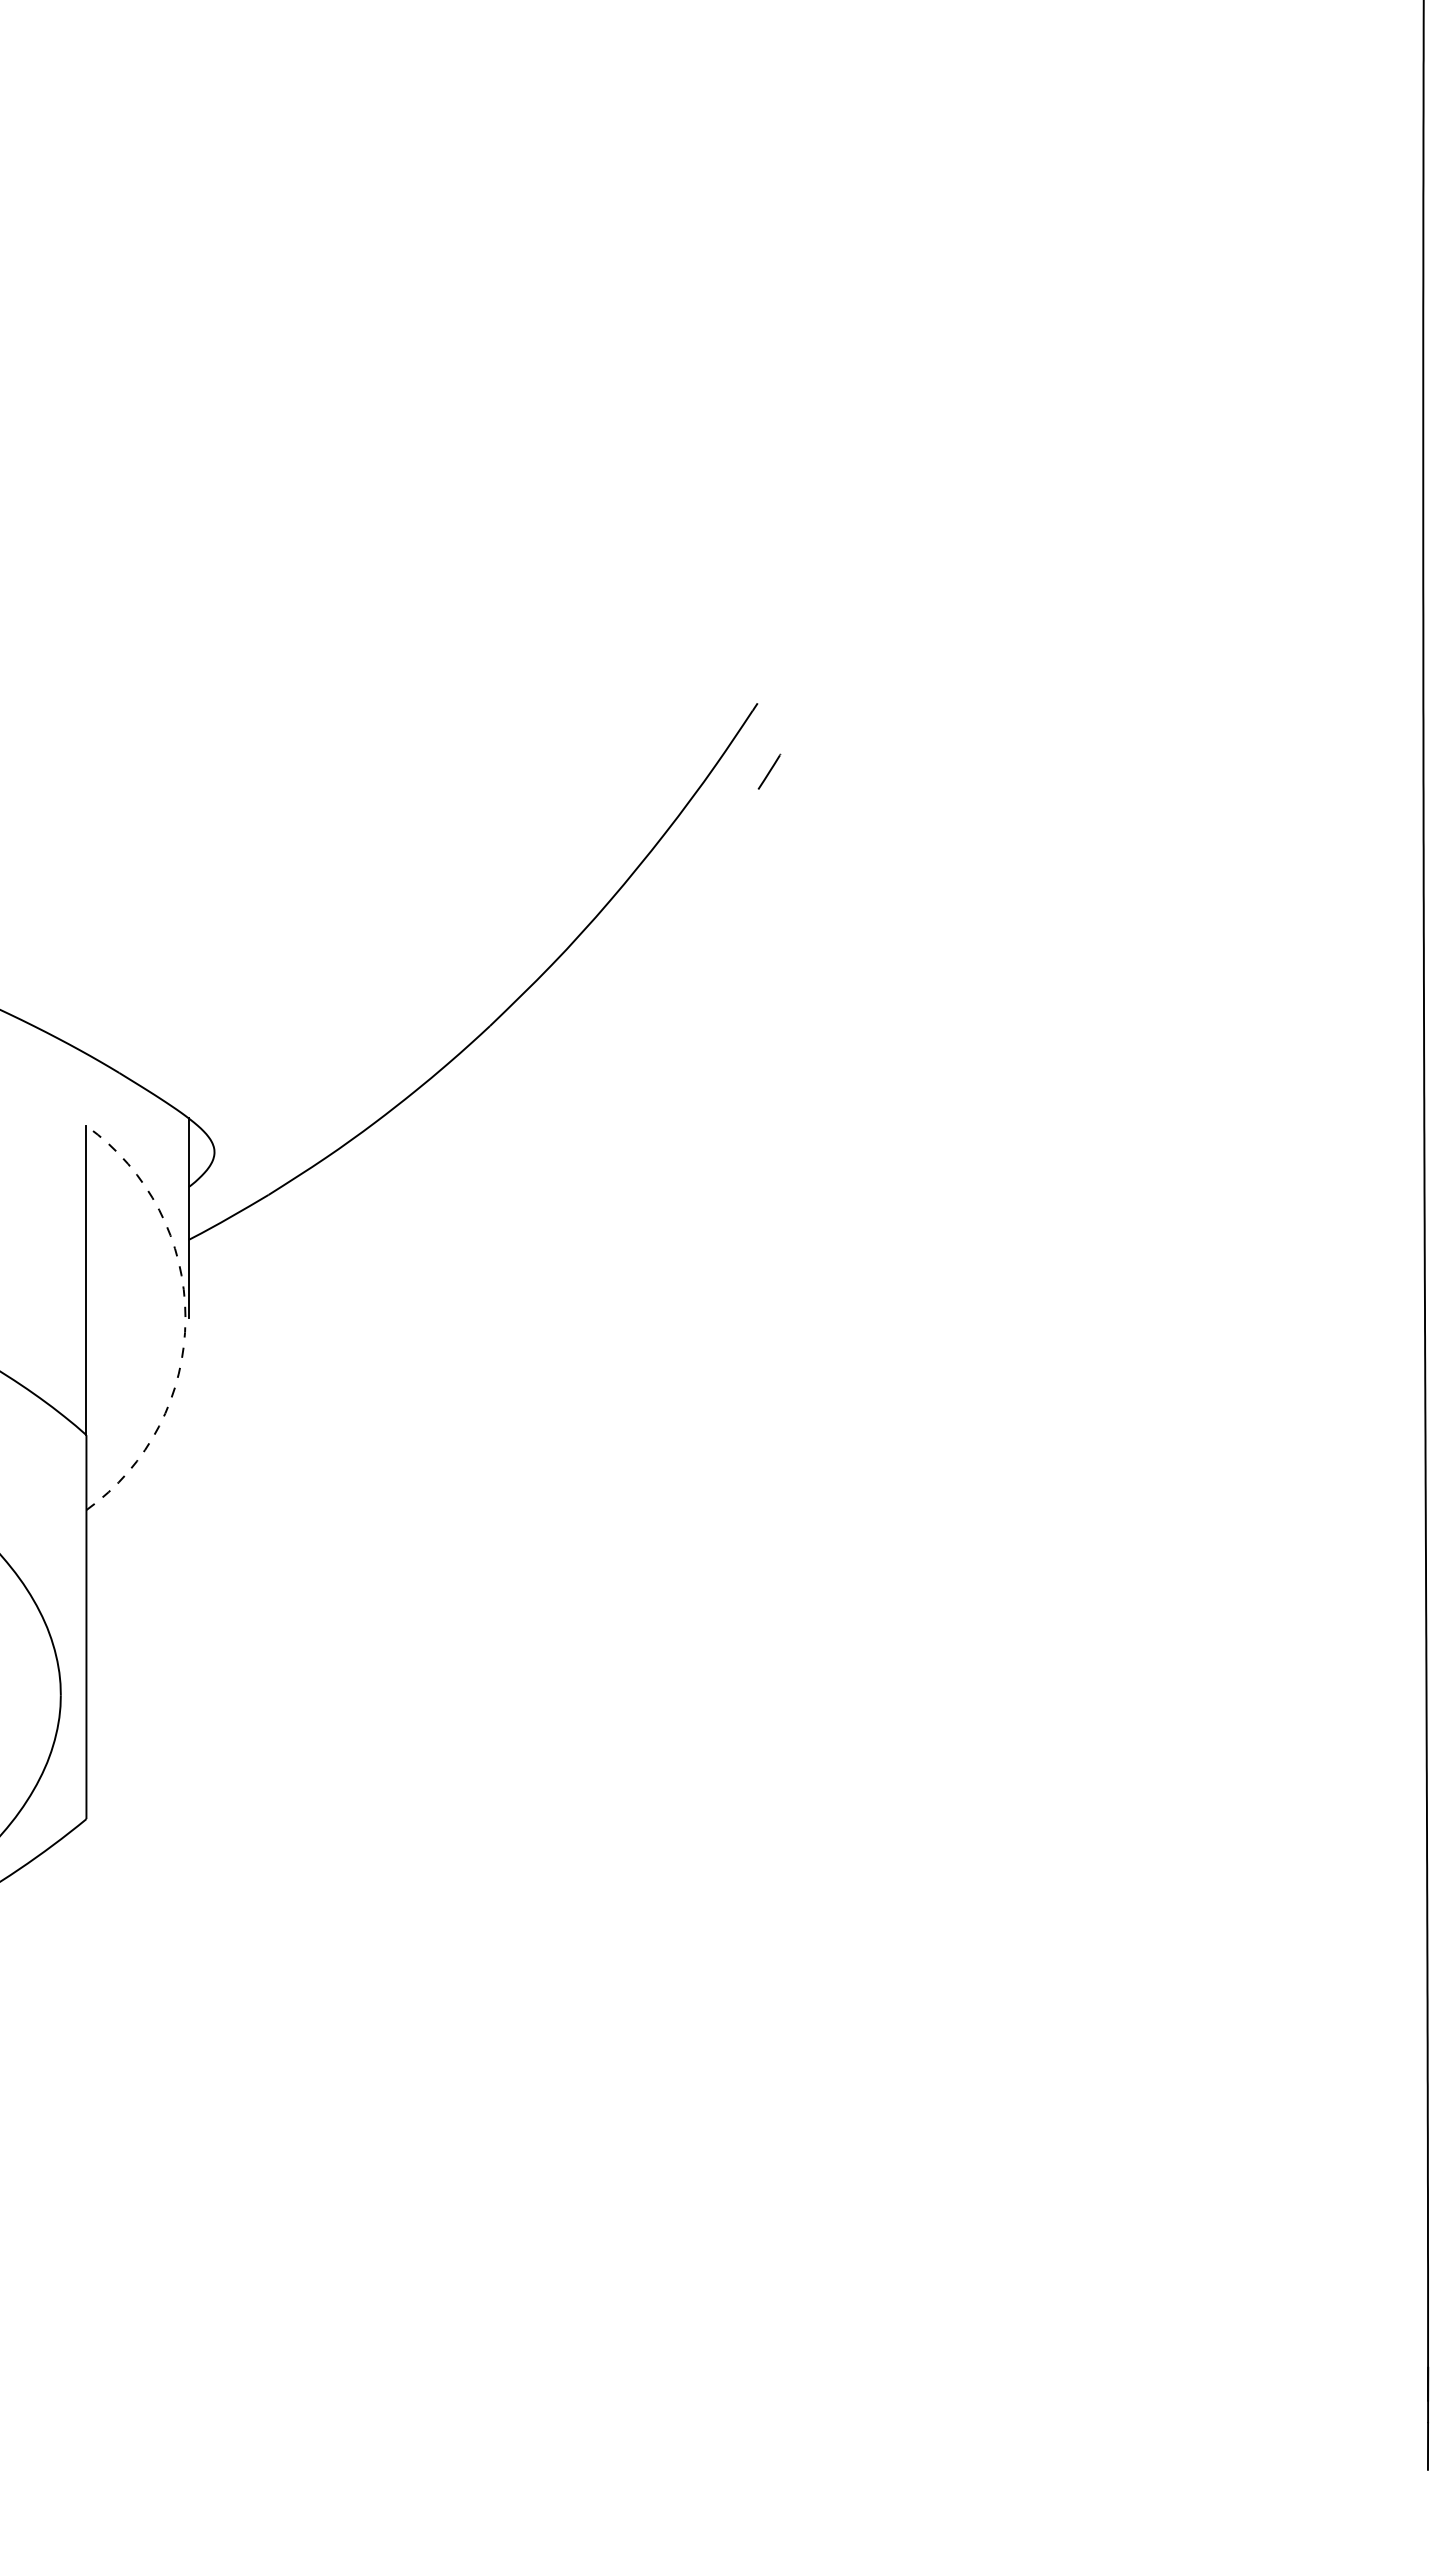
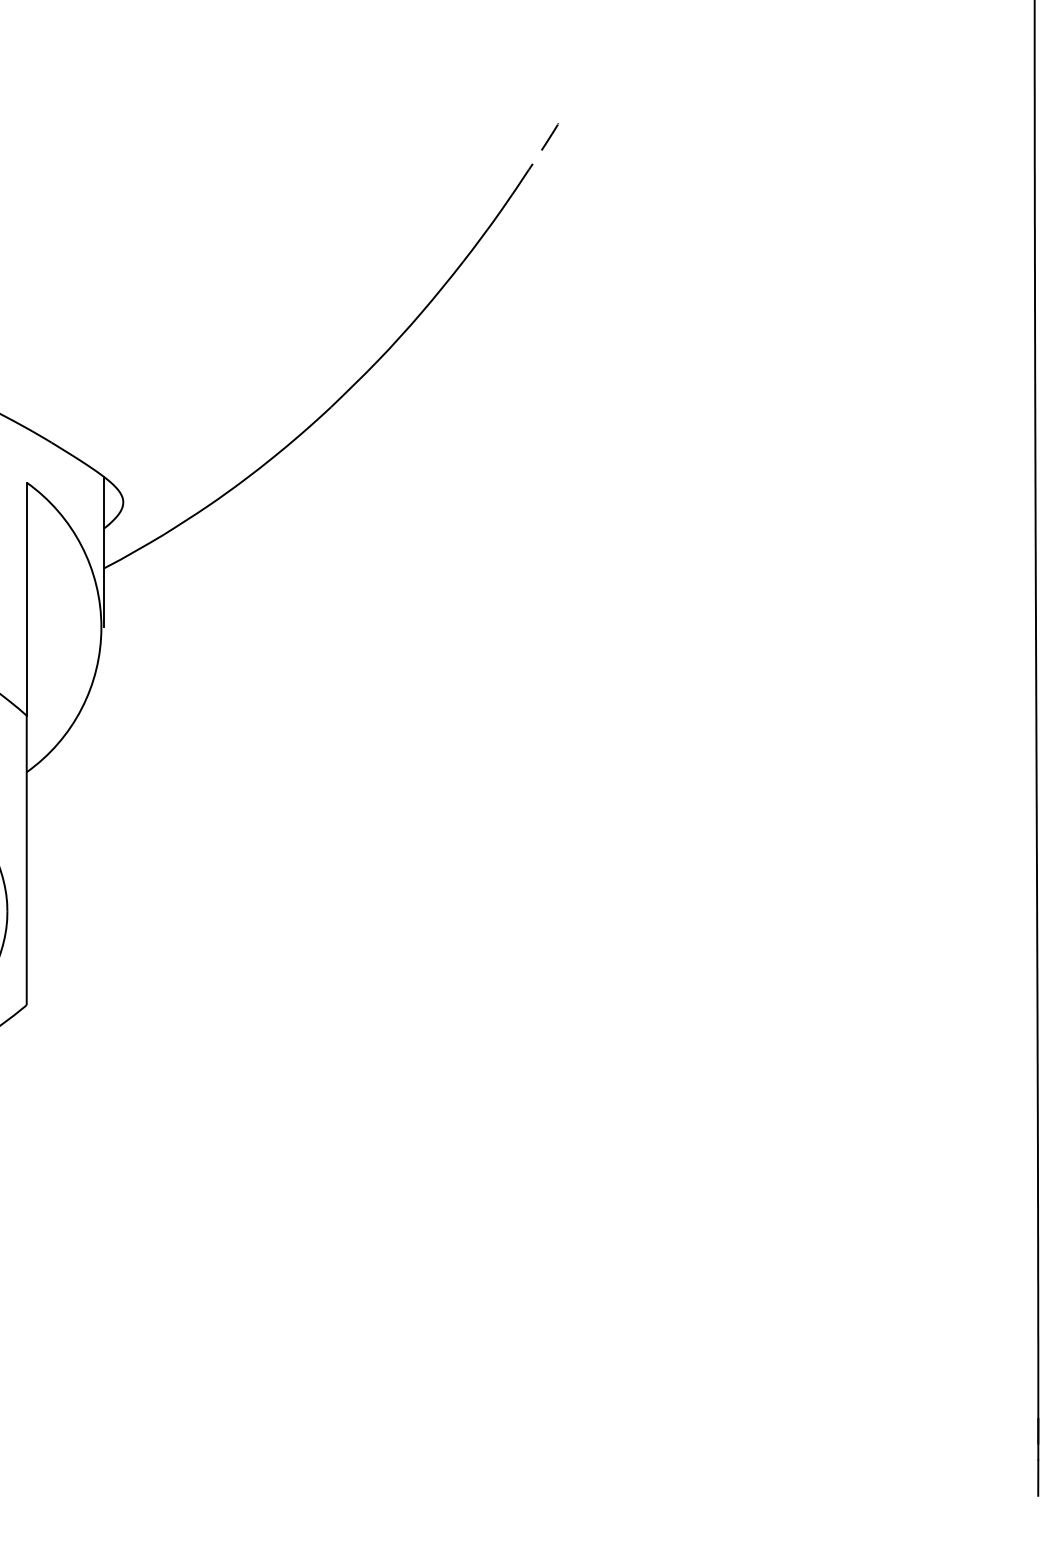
line: (769, 771) -> (550, 136), moved
arc: (185, 1318) -> (101, 627), dashed -> solid

